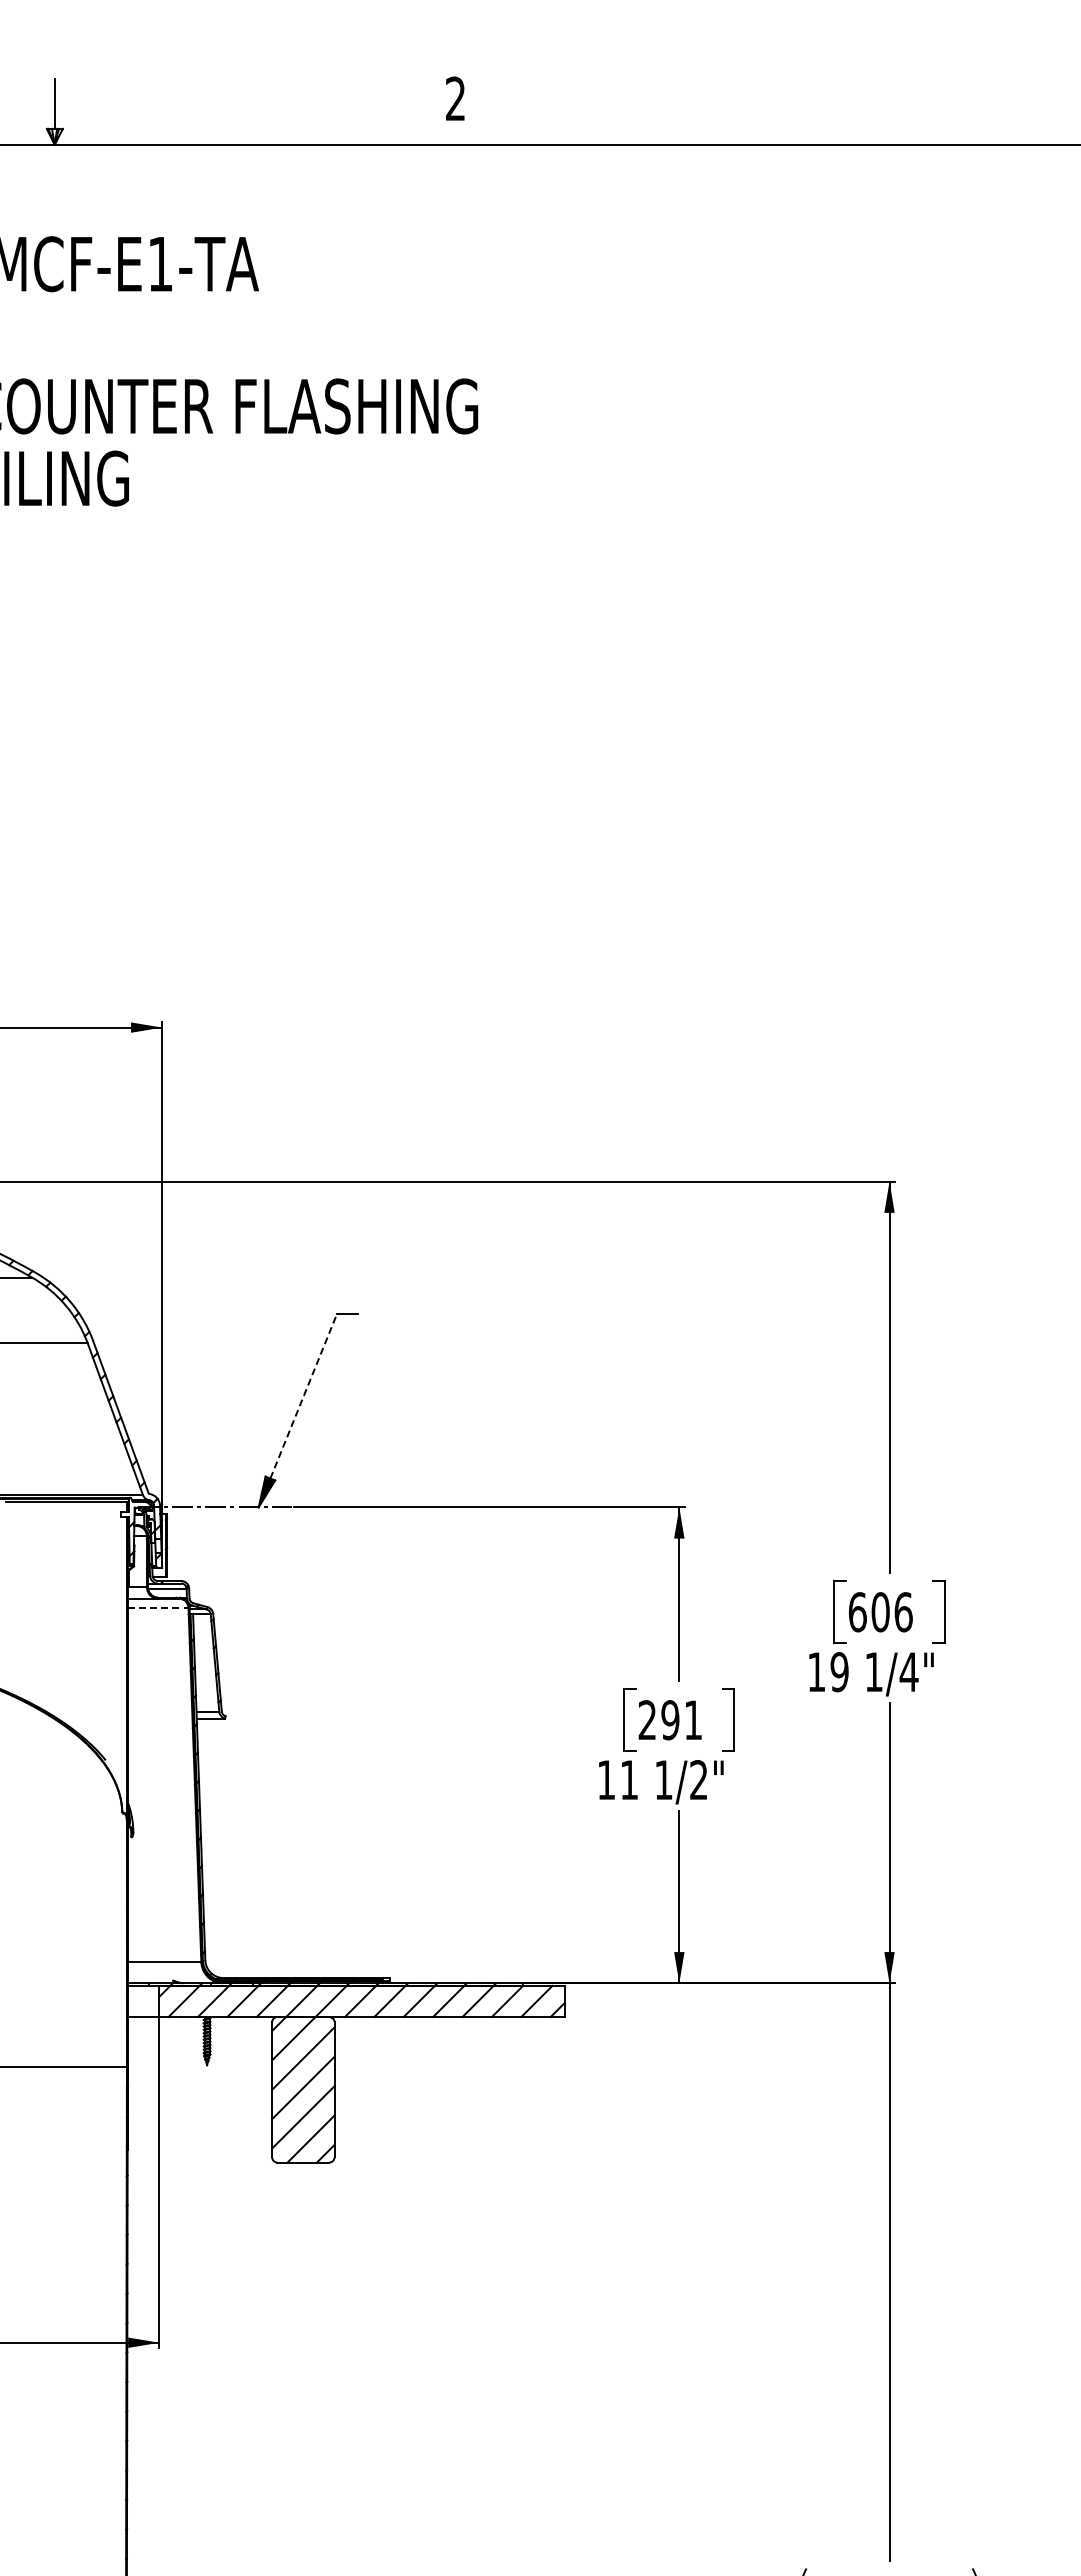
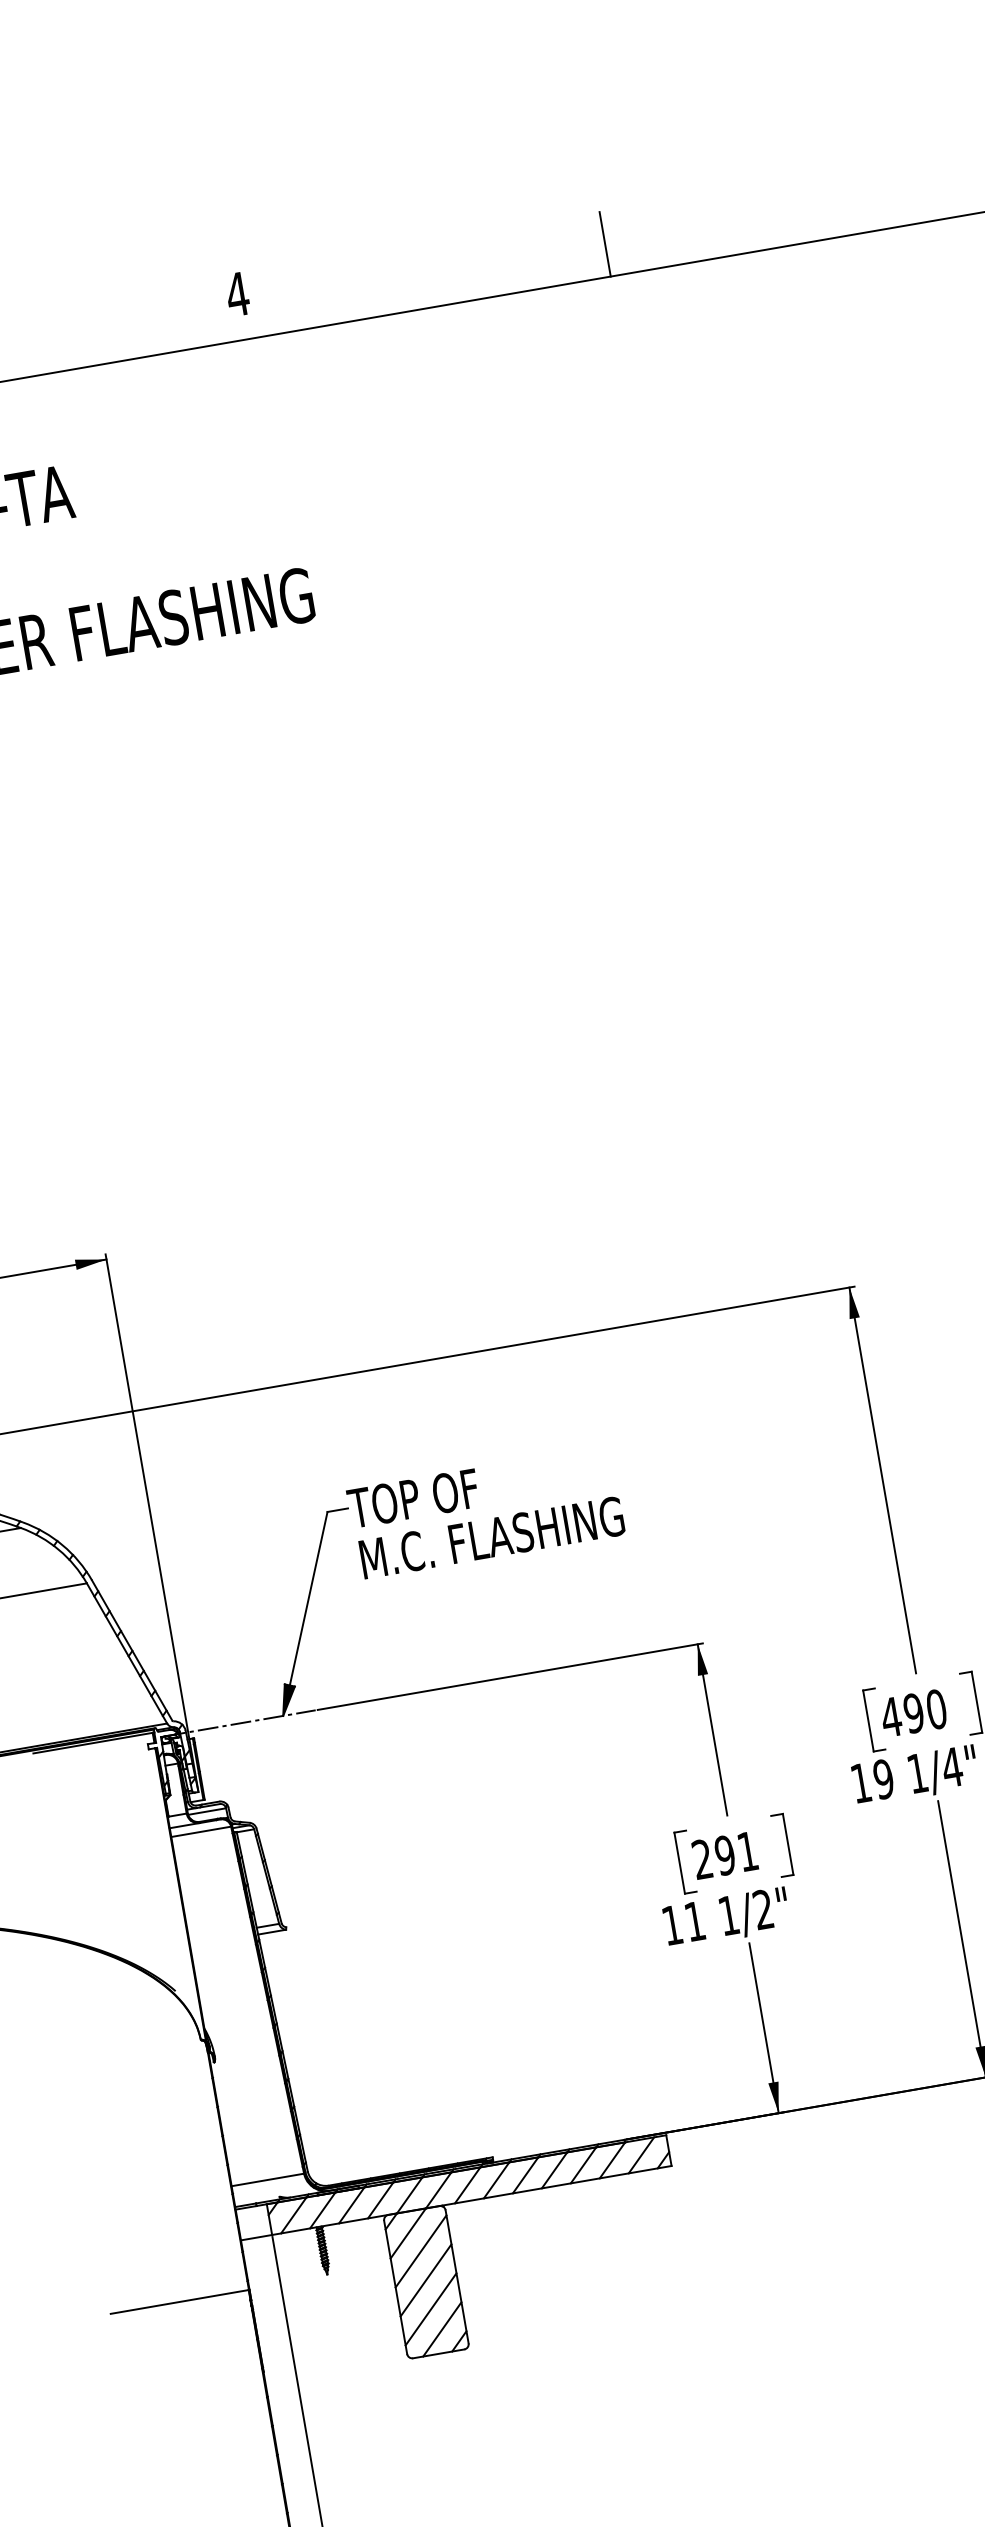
text: (455, 98) -> (237, 294), 2 -> 4
line: (826, 111) -> (605, 243), added
part: (500, 1348) -> (494, 1518), added
line: (303, 1396) -> (308, 1598), dashed -> solid
line: (158, 1607) -> (201, 1831), dashed -> solid
text: (880, 1612) -> (913, 1713), 606 -> 490

